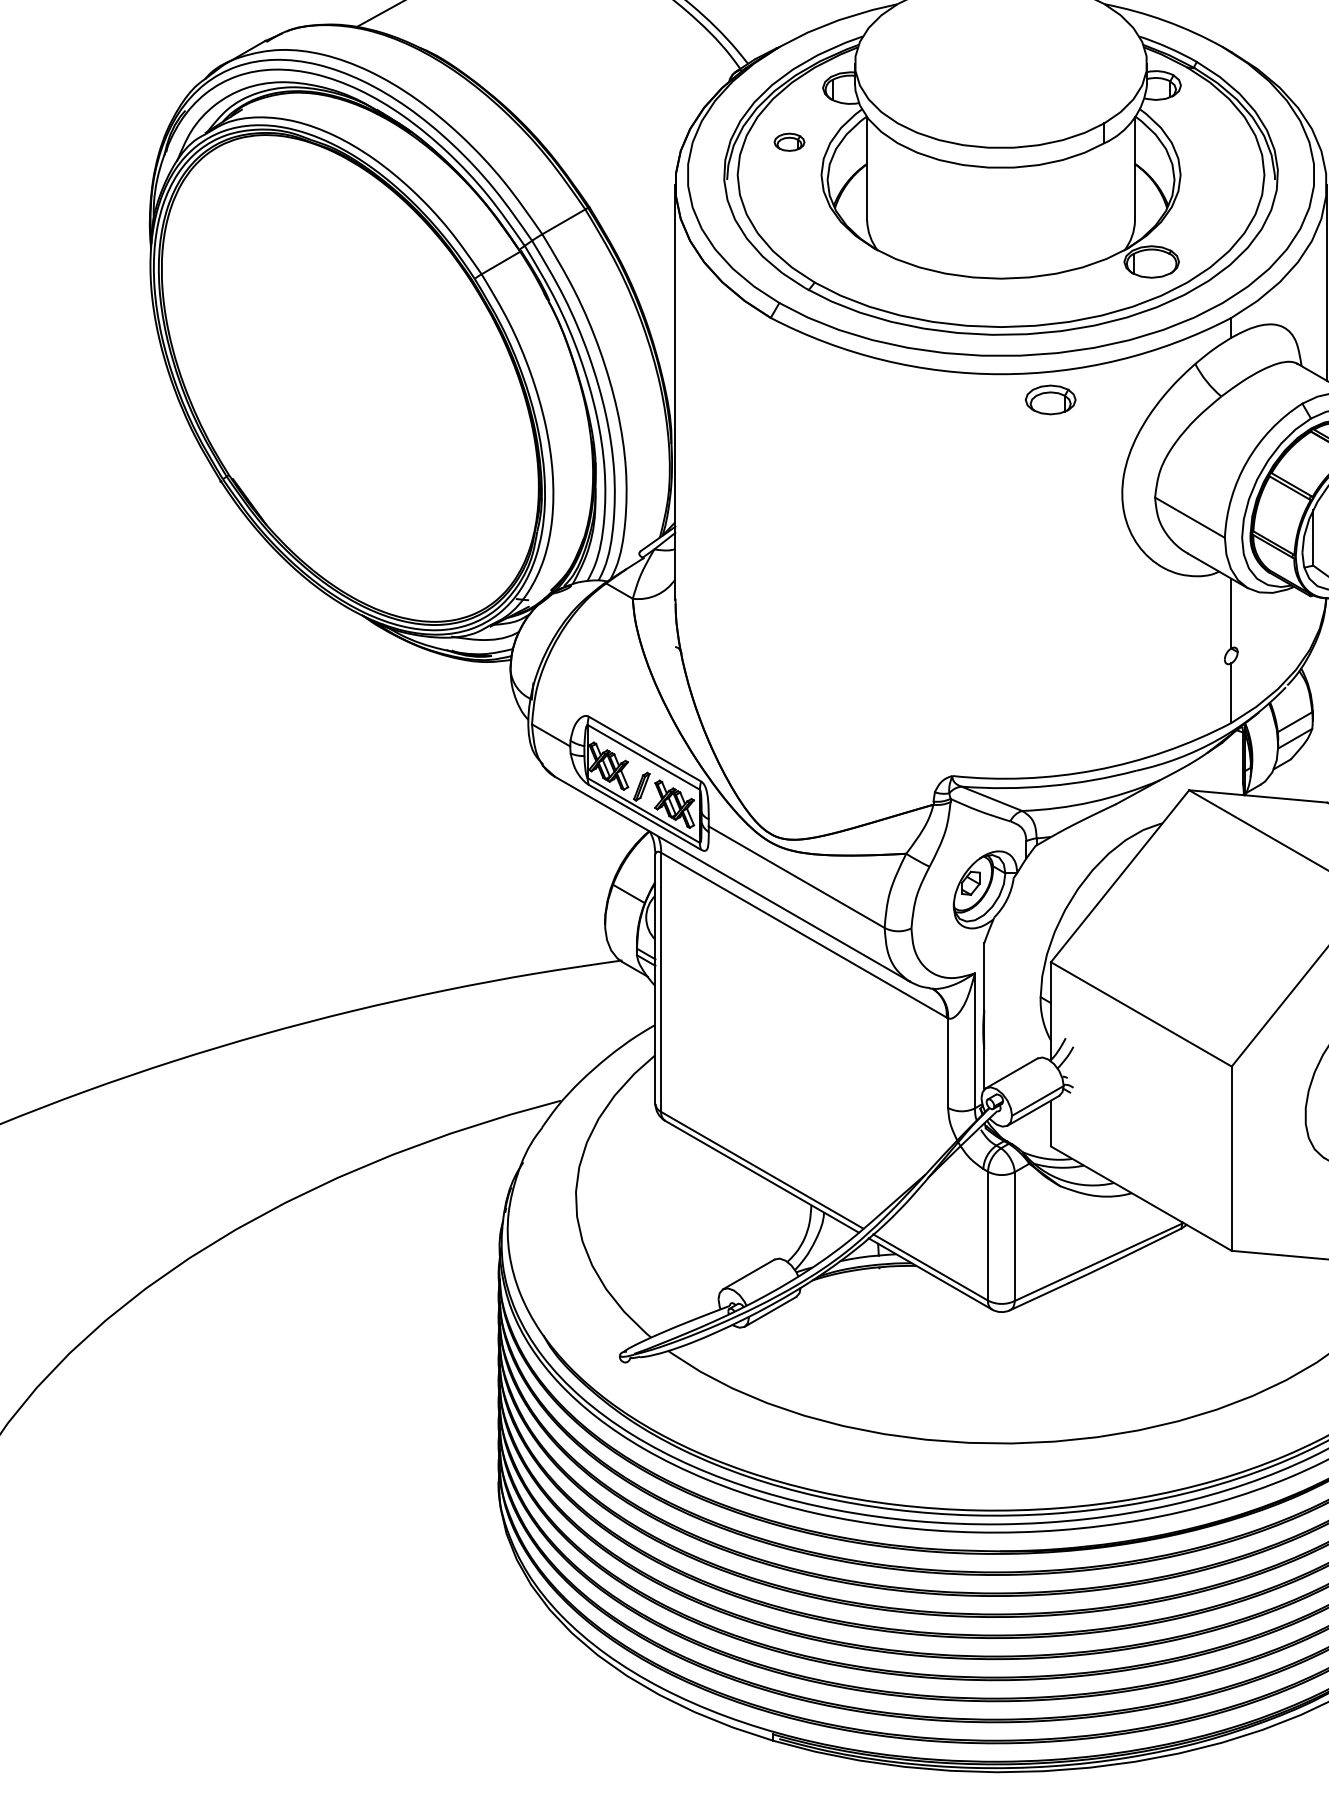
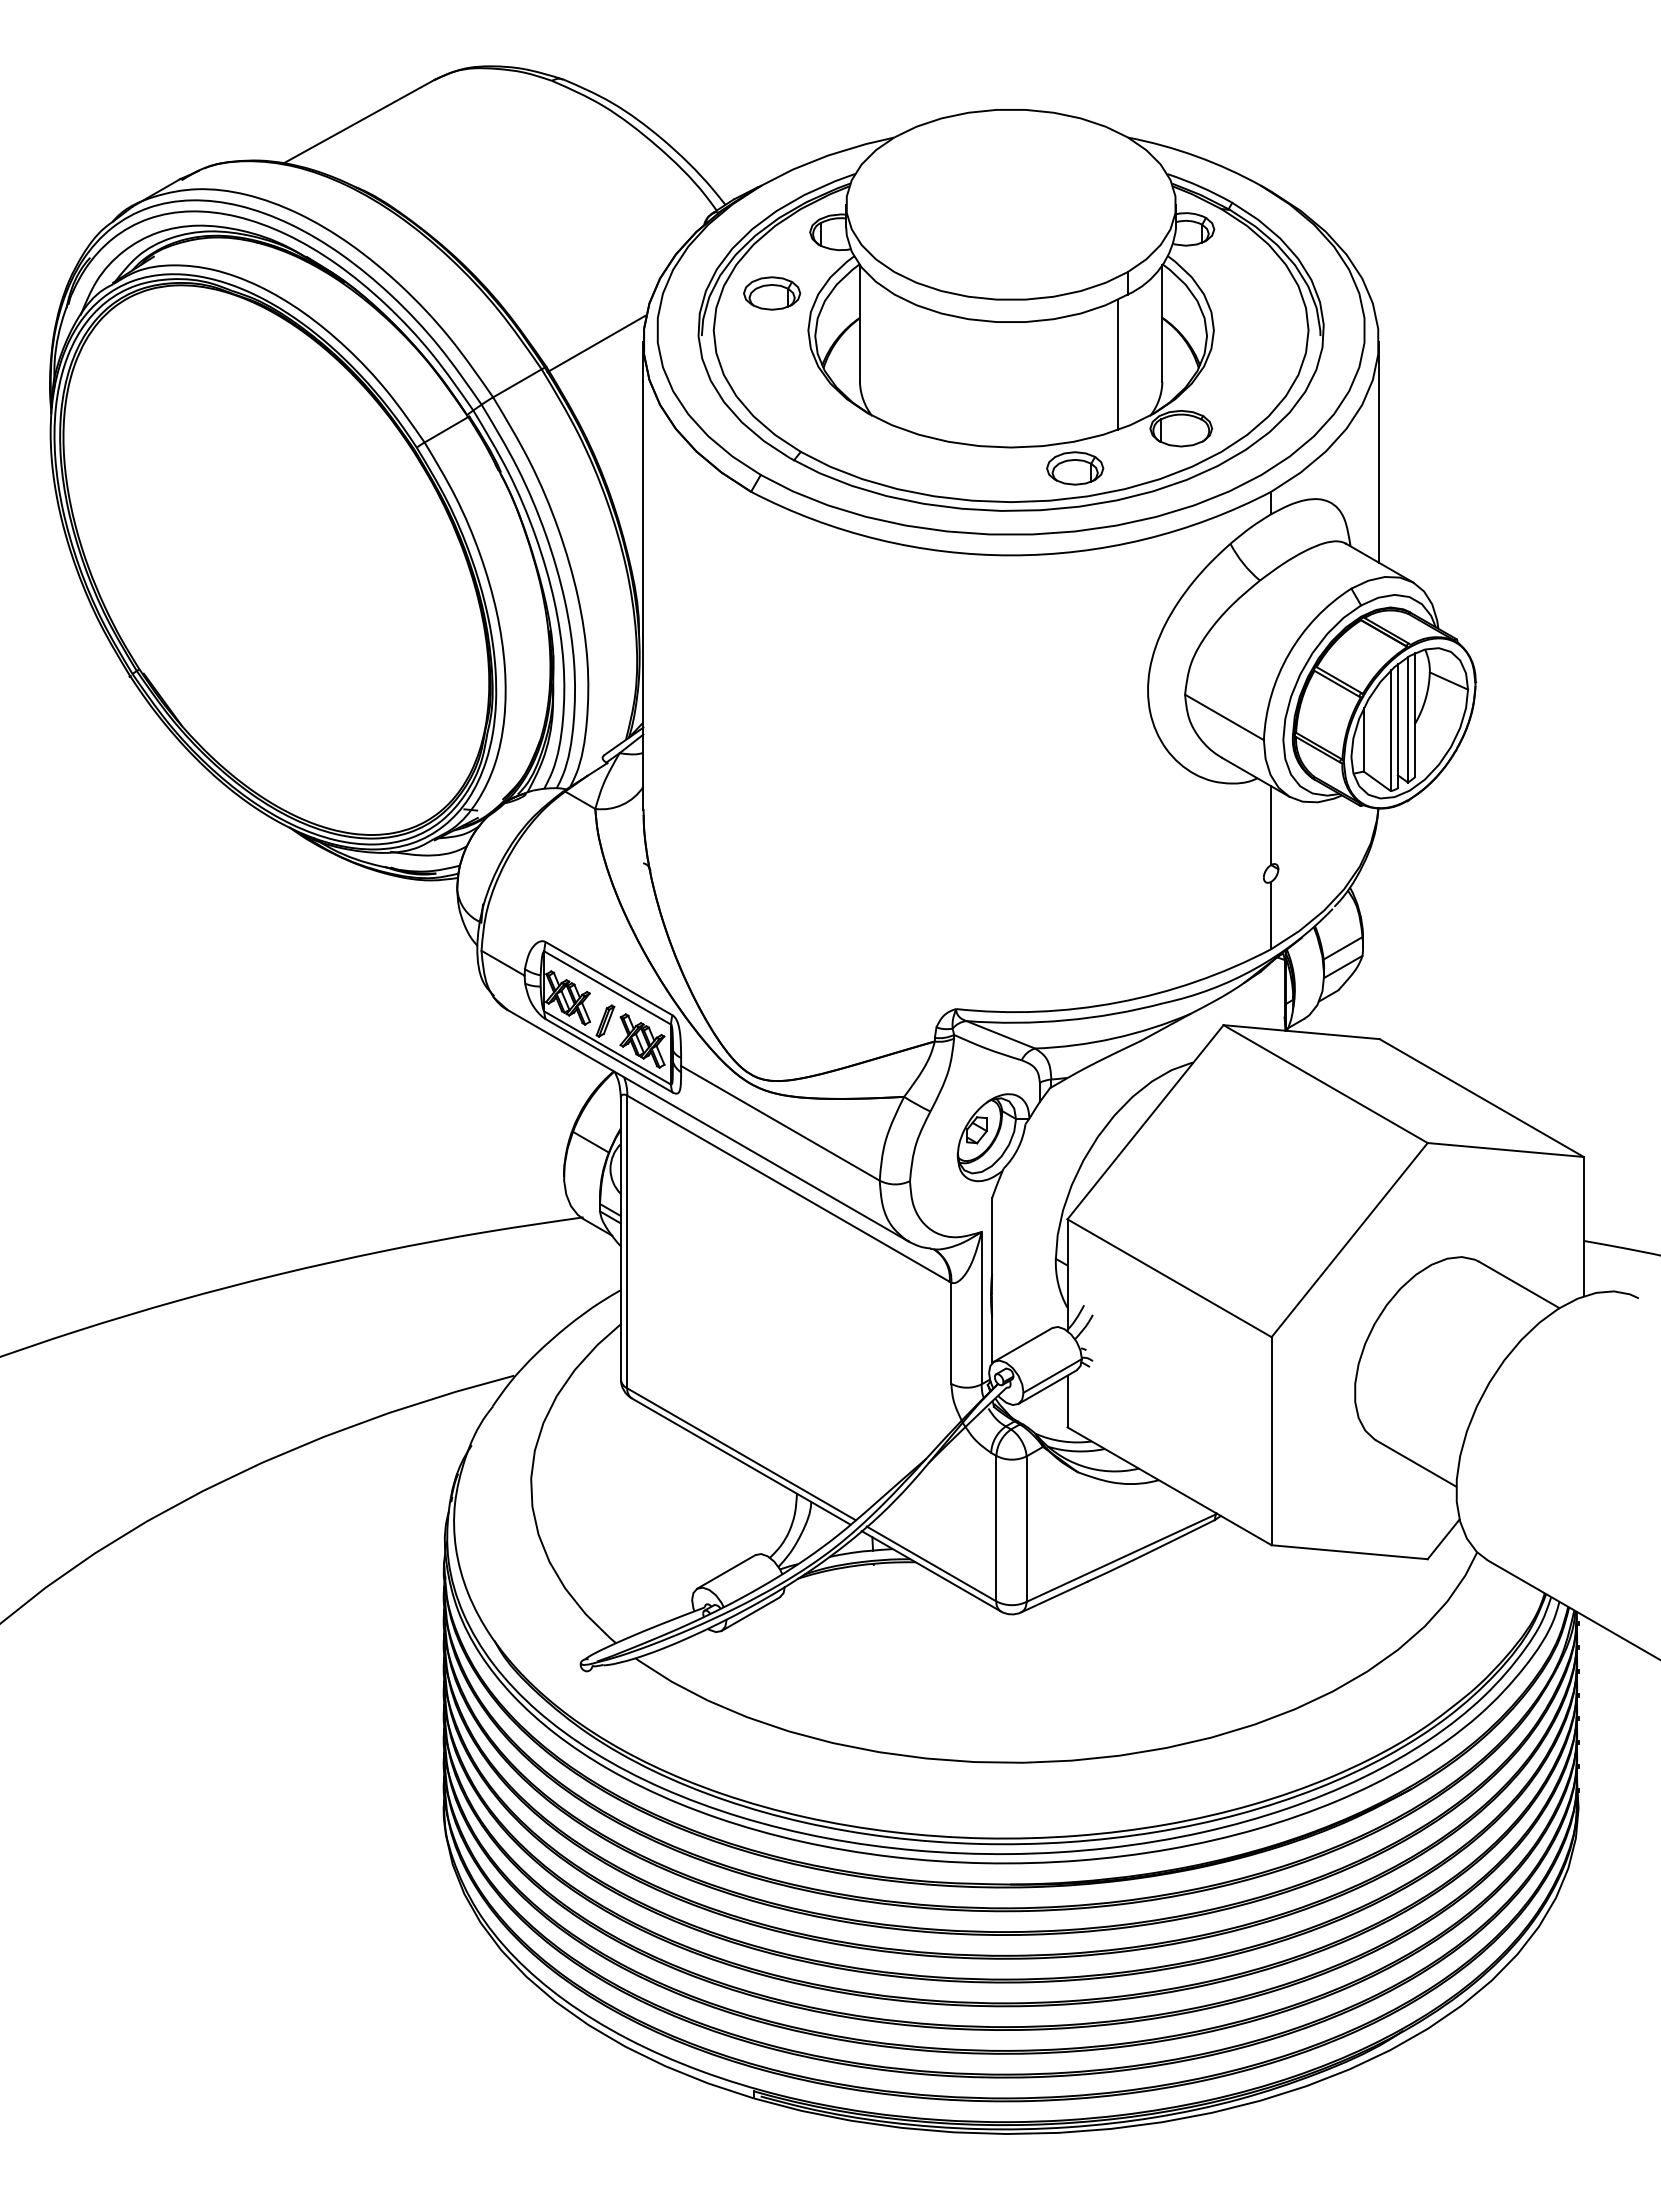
part: (789, 142) -> (772, 293), size x1.67
line: (633, 186) -> (596, 343), added
line: (1096, 205) -> (1118, 364), added
part: (1050, 400) -> (1075, 468), moved

